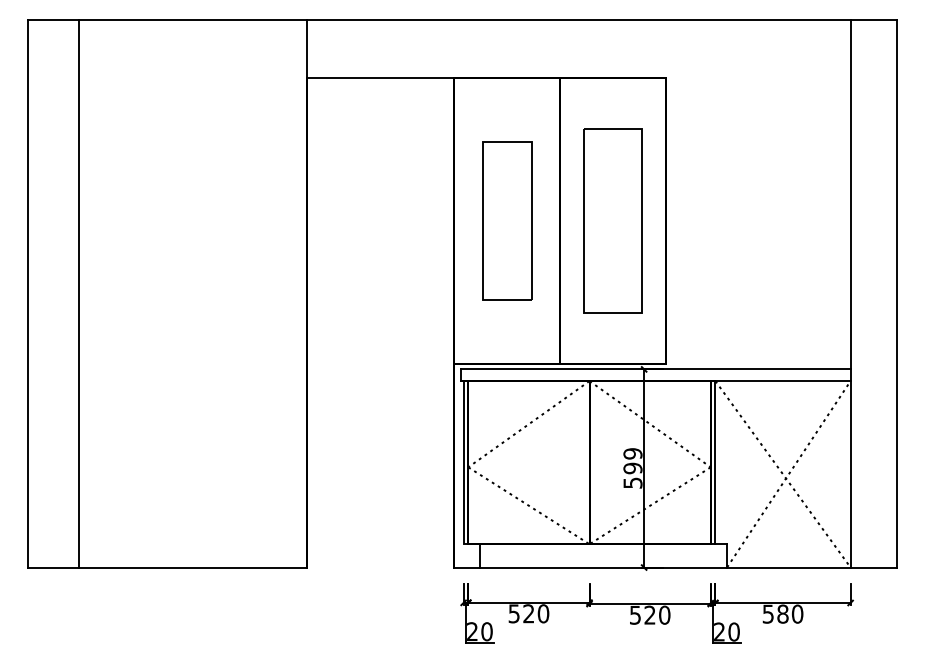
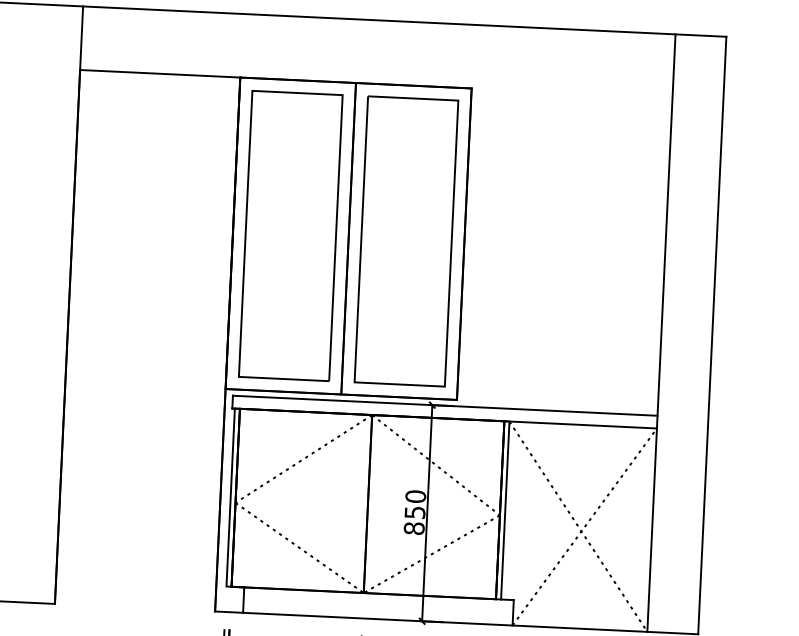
part: (507, 220) -> (290, 235), size x1.67
part: (613, 220) -> (406, 241), size x1.43
text: (632, 468) -> (414, 512), 599 -> 850

